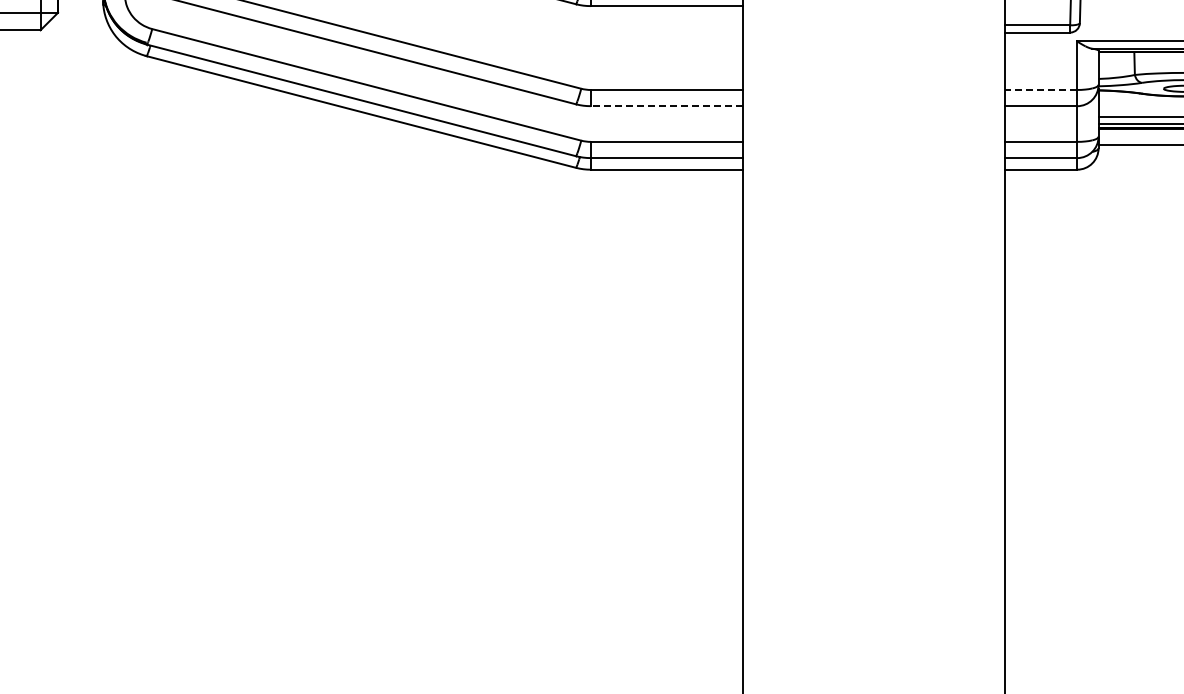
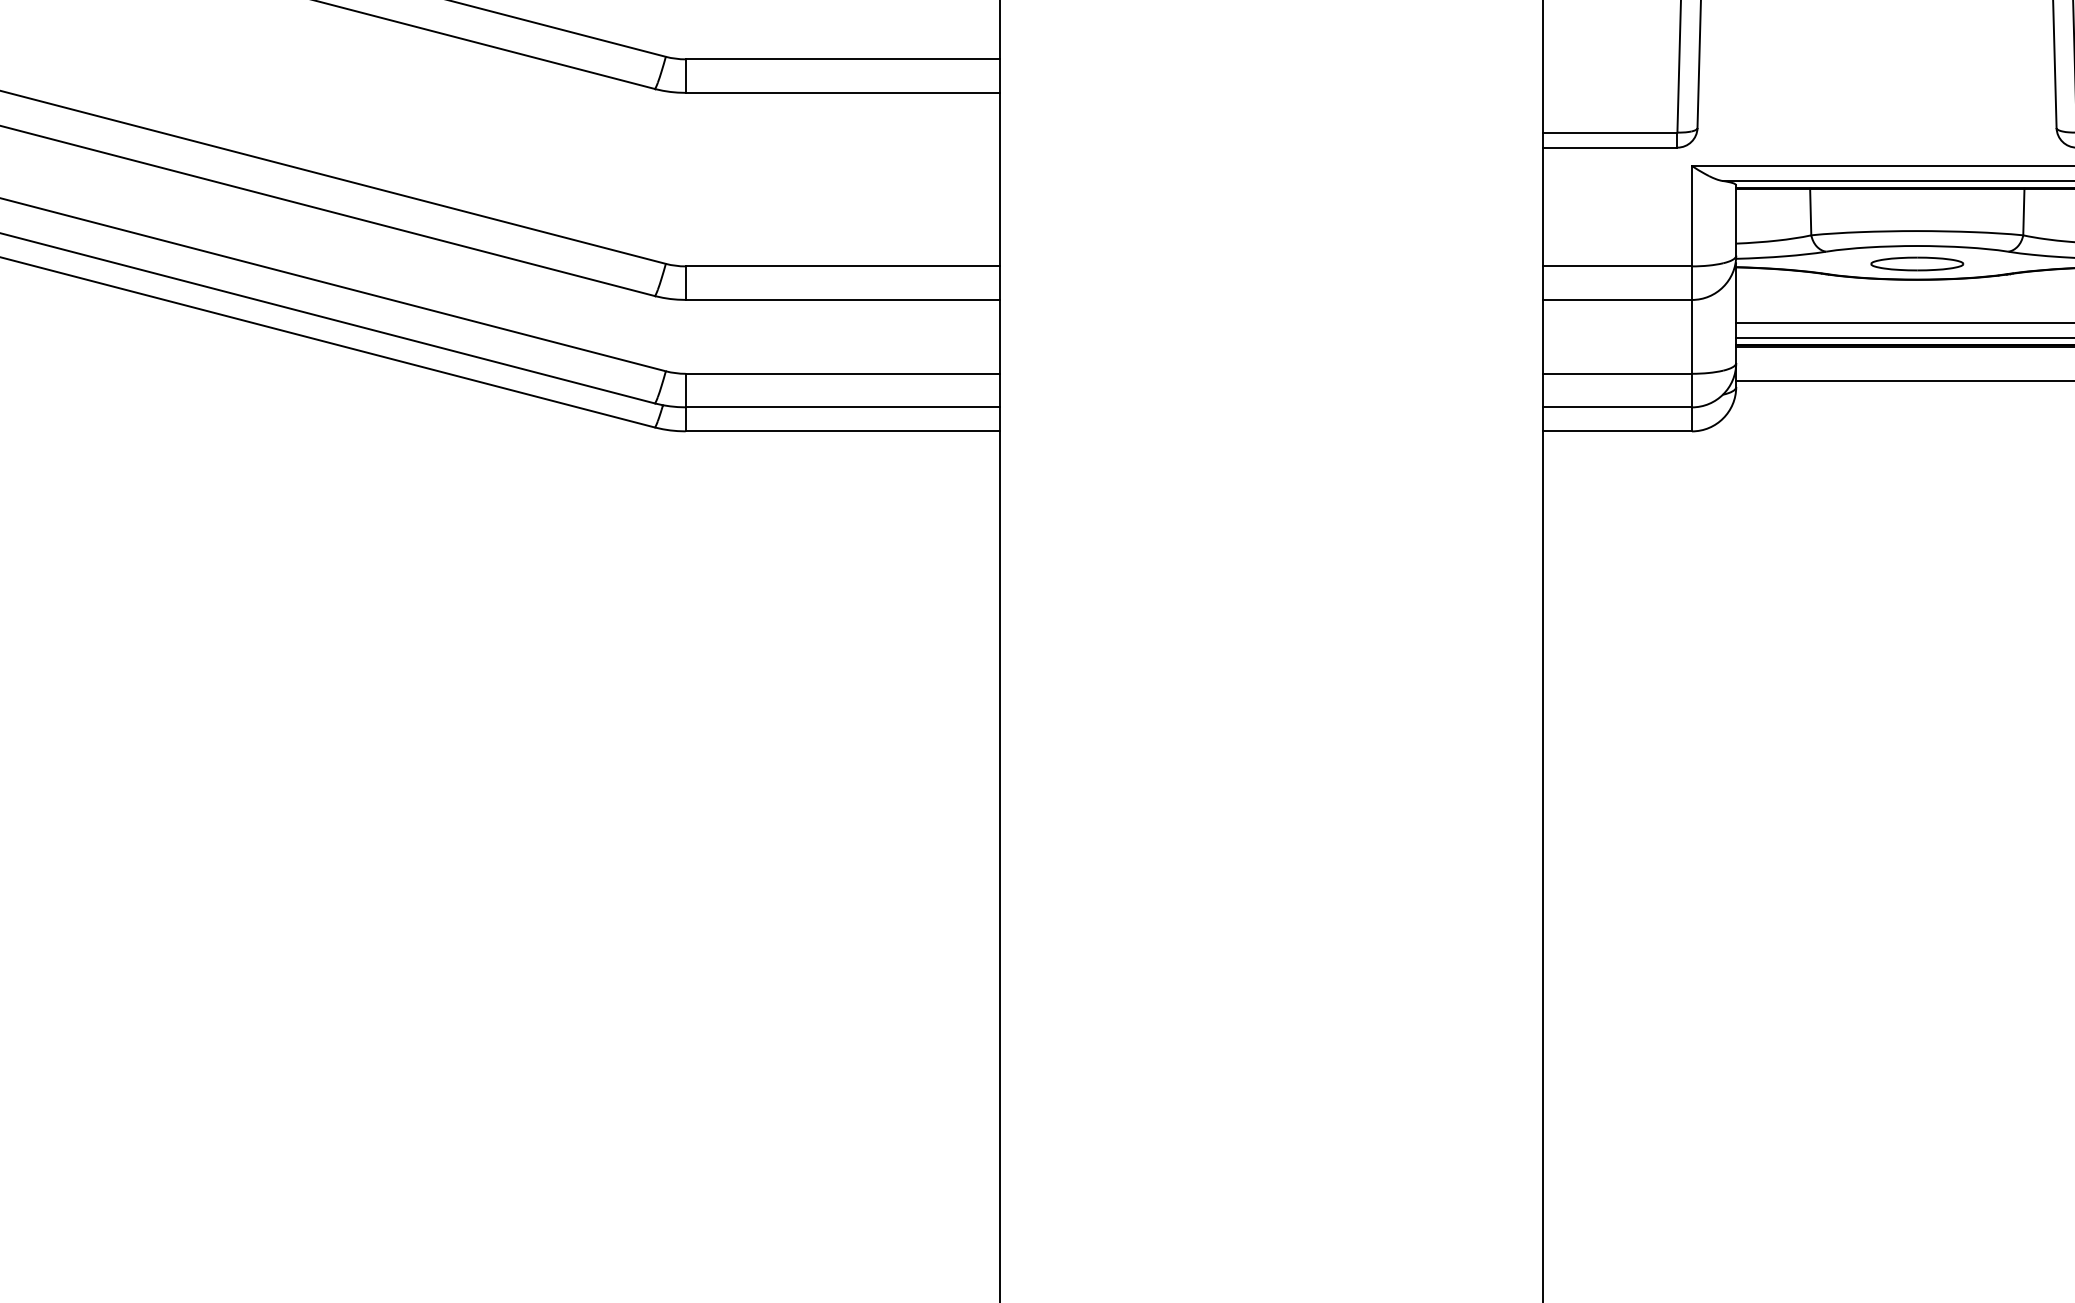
line: (1041, 89) -> (1618, 265), dashed -> solid
line: (666, 106) -> (842, 300), dashed -> solid

